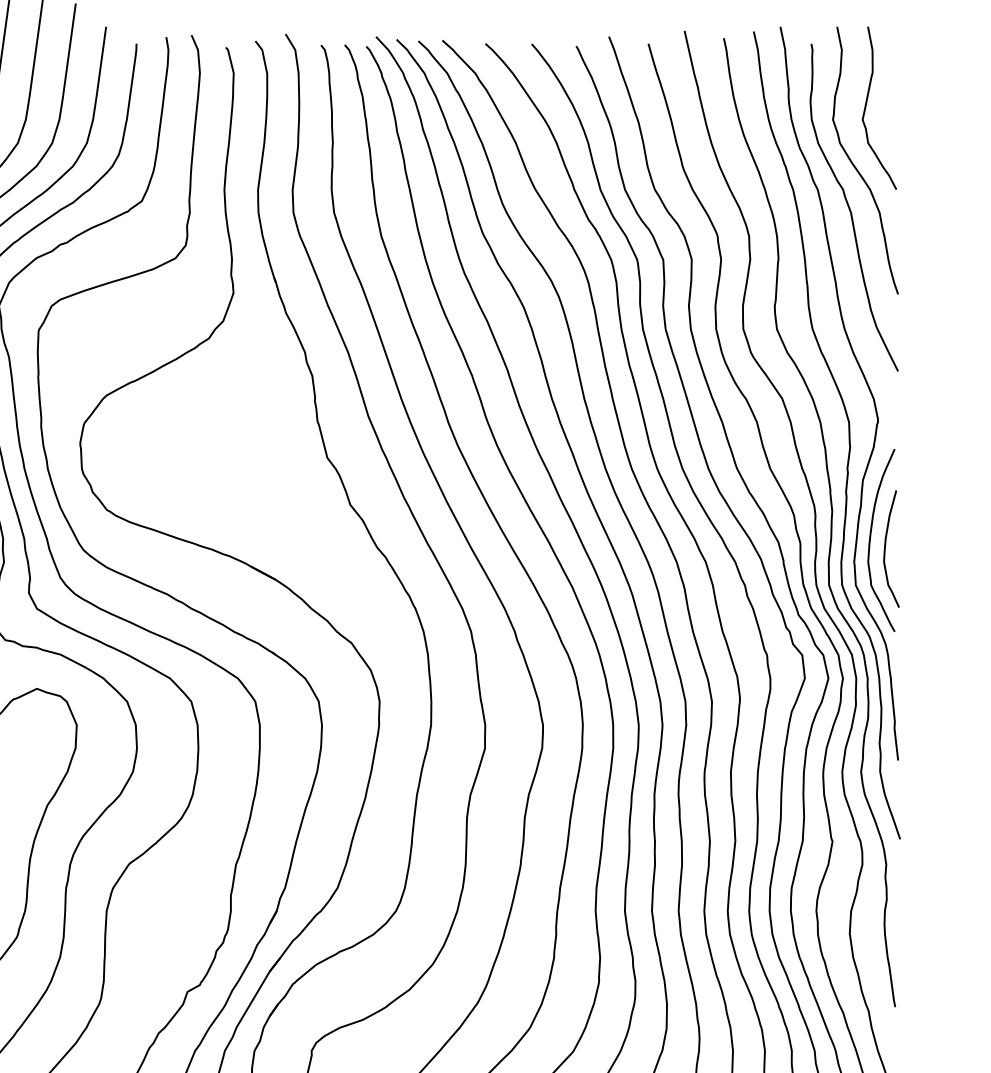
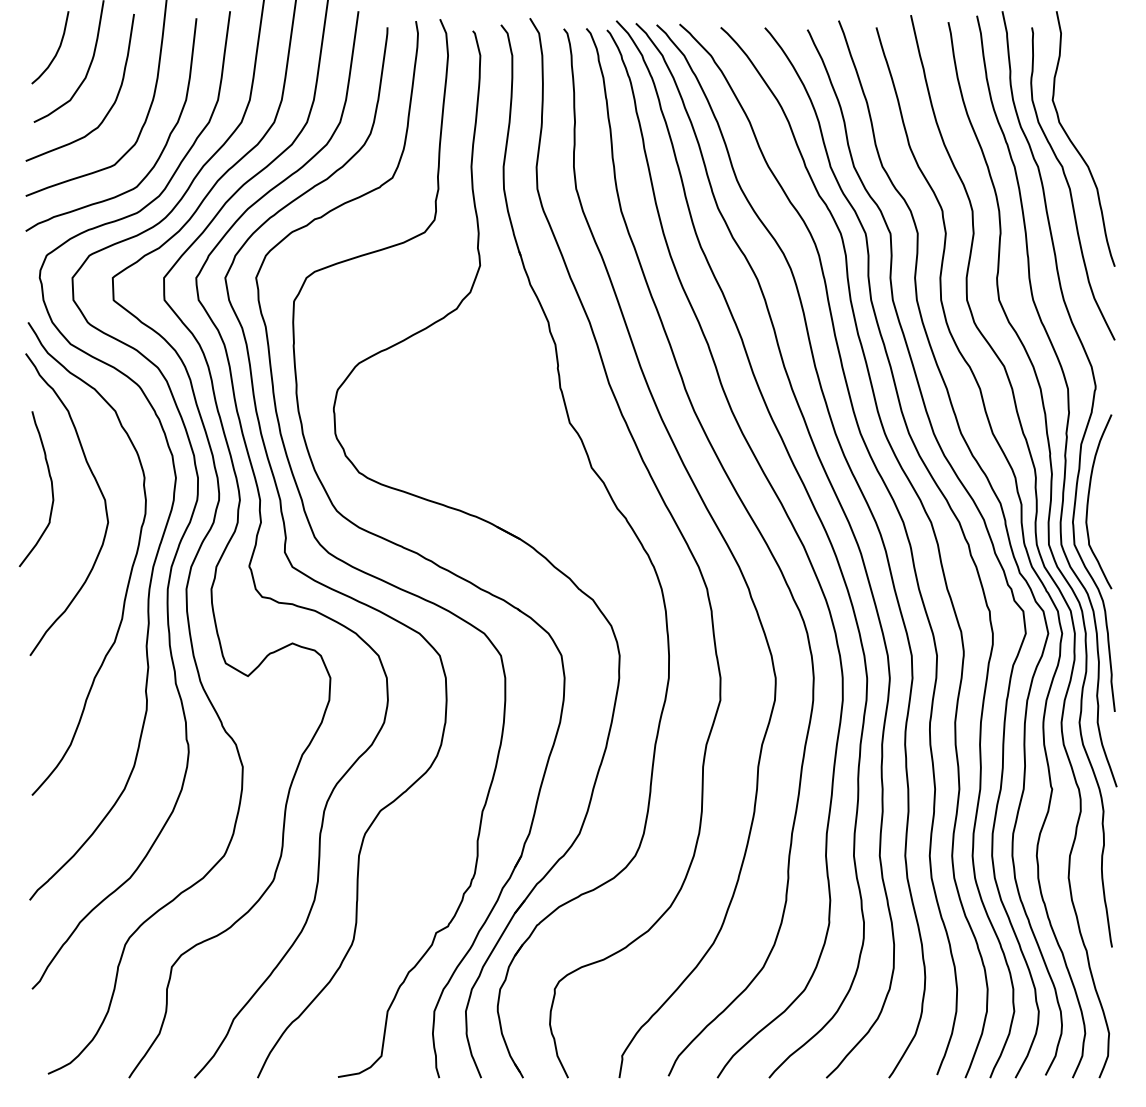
curve: (867, 103) -> (1085, 84), removed
curve: (886, 548) -> (1103, 509), removed

